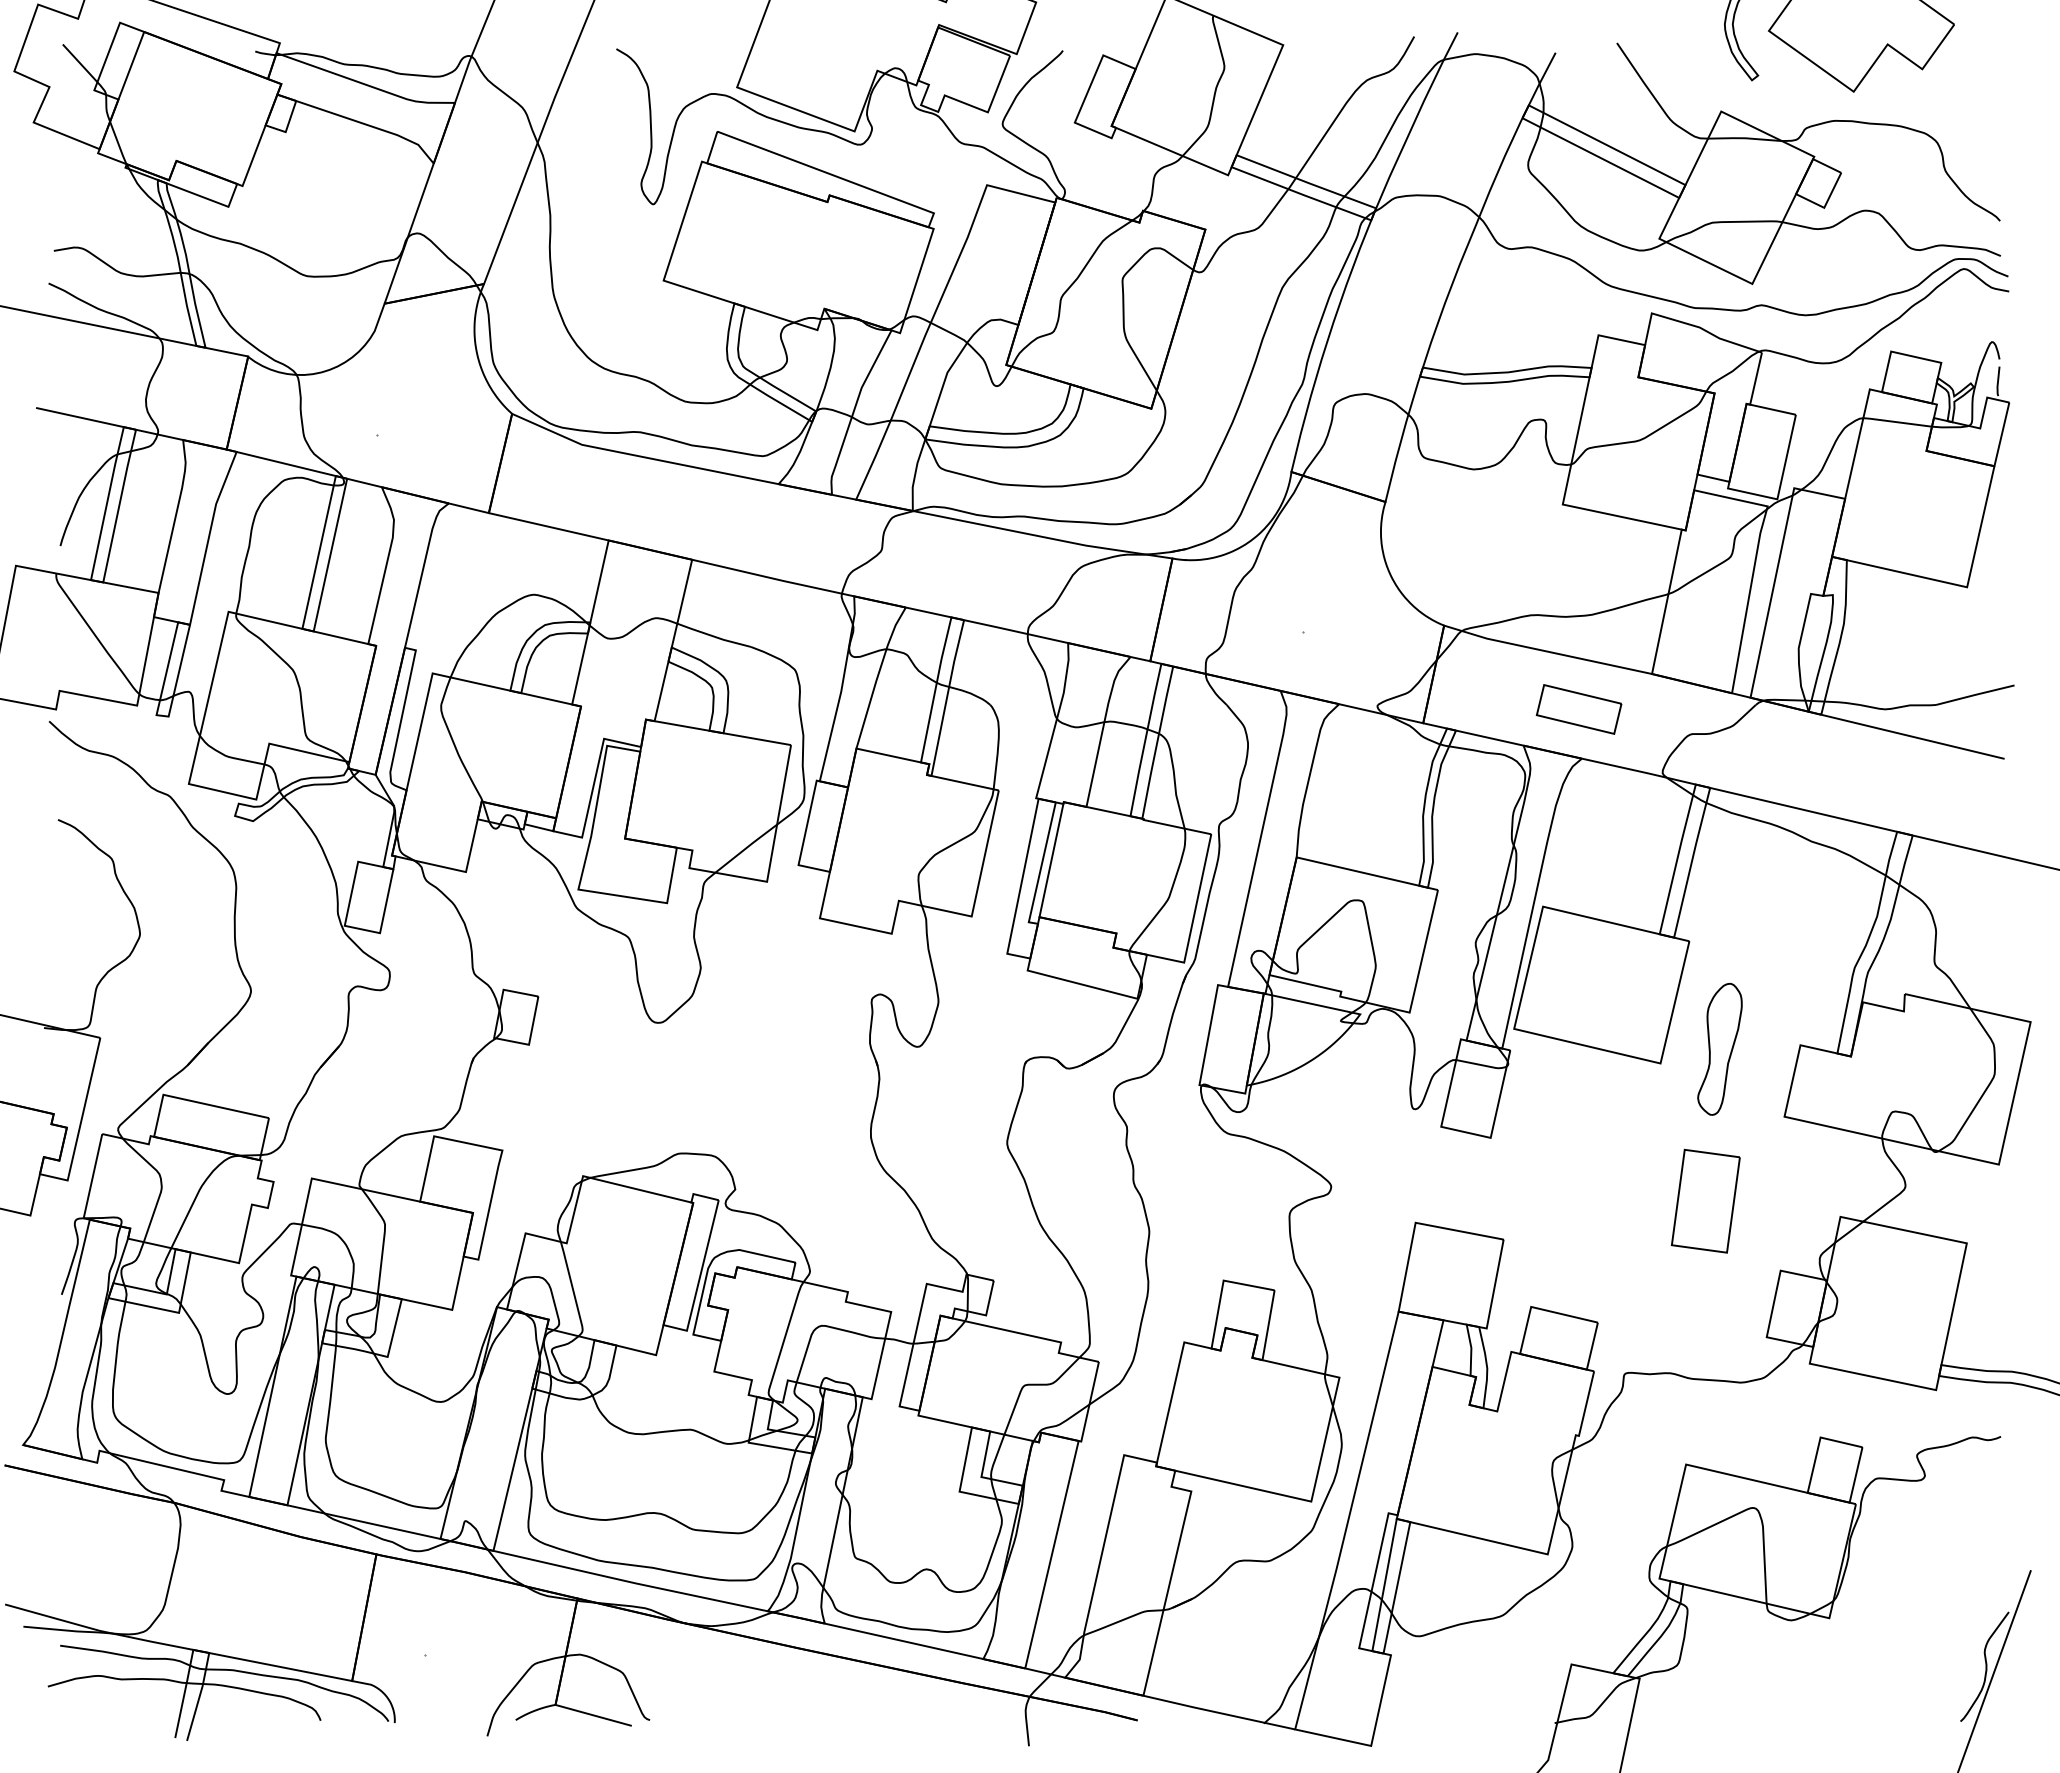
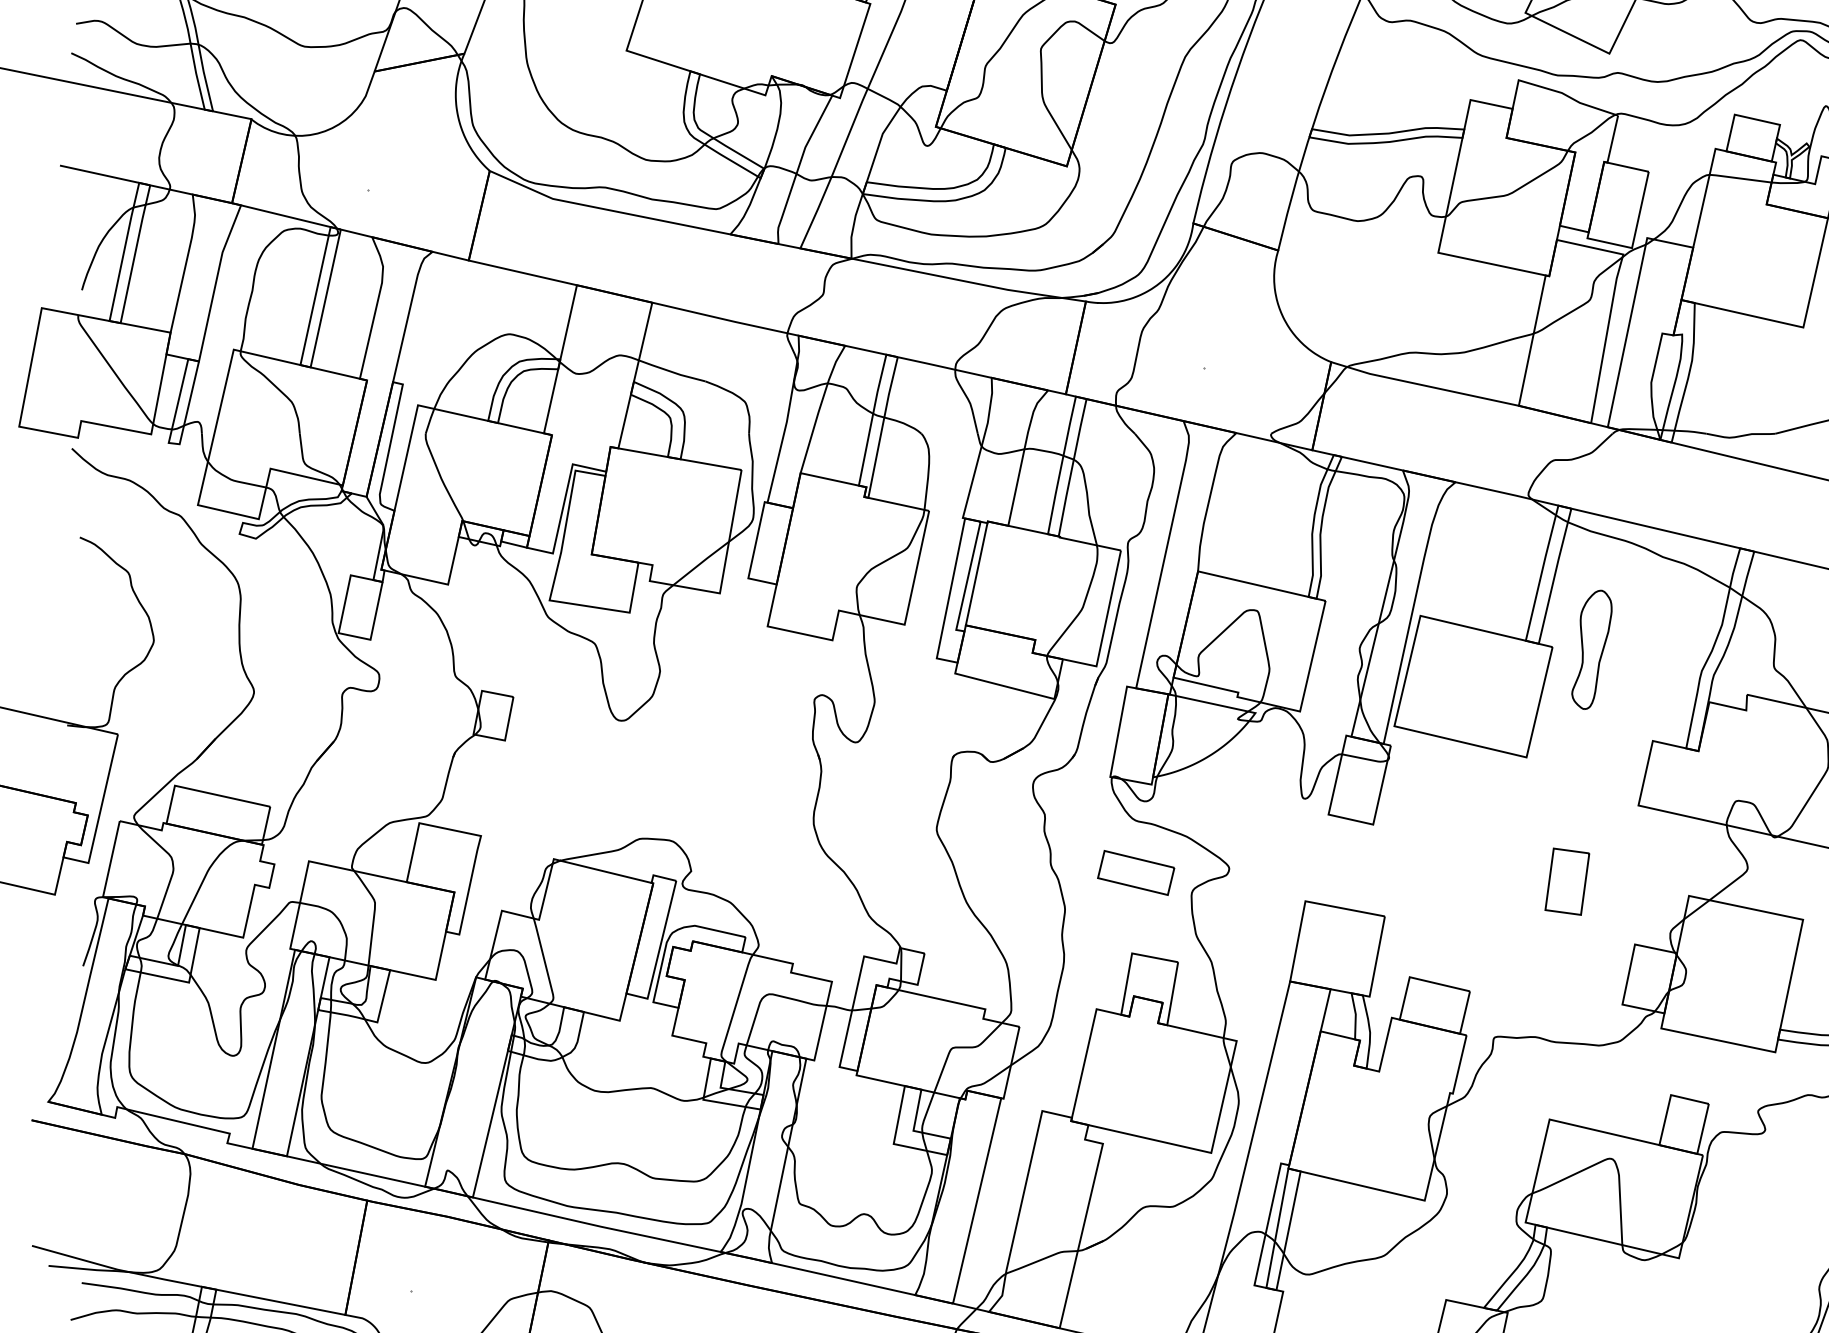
part: (1578, 709) -> (1135, 873), moved
part: (1719, 1049) -> (1591, 650), moved
part: (1705, 1200) -> (1567, 881), size x0.71

